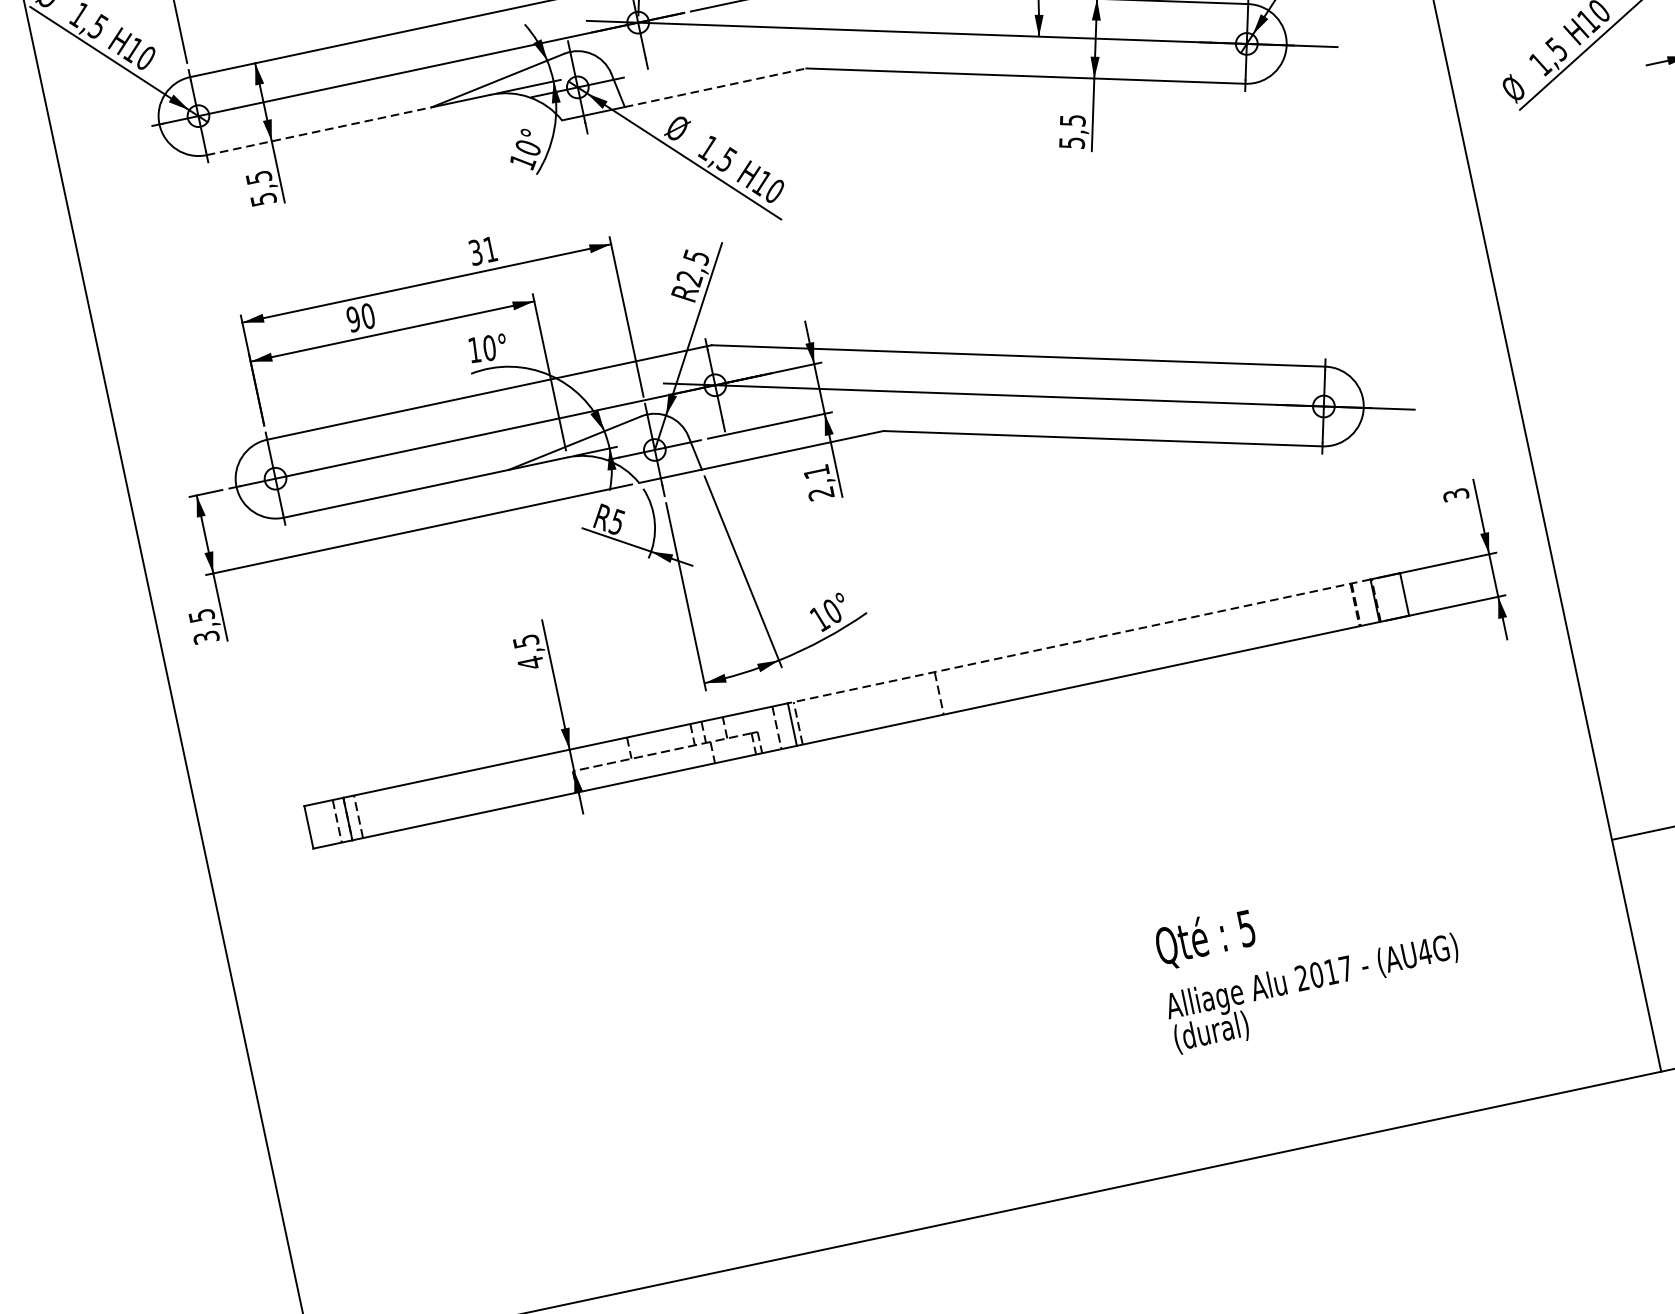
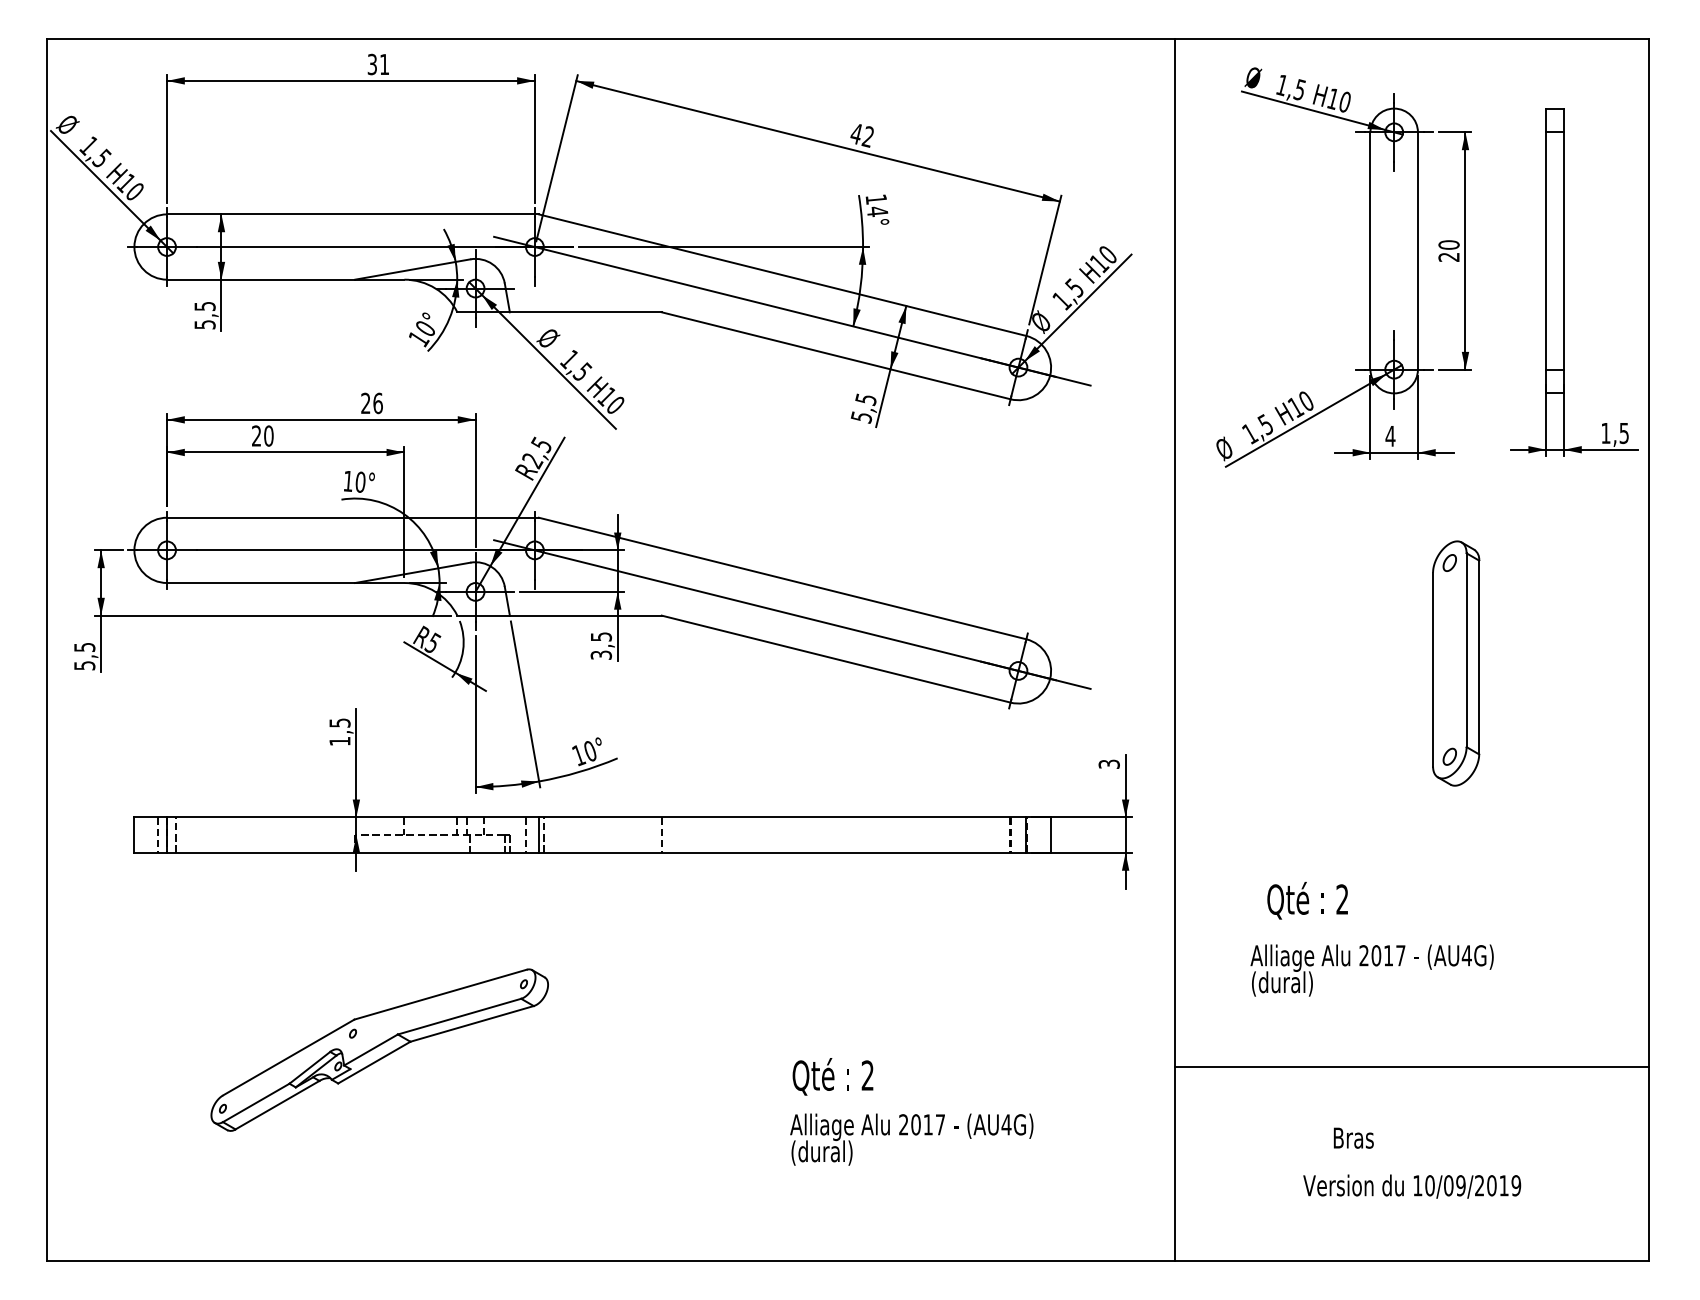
line: (715, 88) -> (585, 312), dashed -> solid
line: (319, 130) -> (261, 279), dashed -> solid
text: (482, 251) -> (371, 403), 31 -> 26
text: (353, 318) -> (256, 435), 90 -> 20
text: (819, 482) -> (601, 645), 2,1 -> 3,5
text: (206, 637) -> (84, 665), 3,5 -> 5,5
line: (1079, 641) -> (782, 817), dashed -> solid
text: (530, 663) -> (339, 741), 4,5 -> 1,5
text: (1246, 928) -> (867, 1075), 5 -> 2
part: (656, 1021) -> (379, 1049), added

